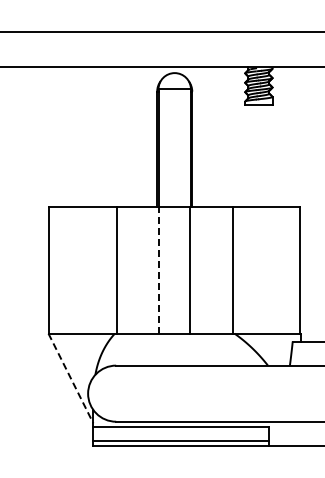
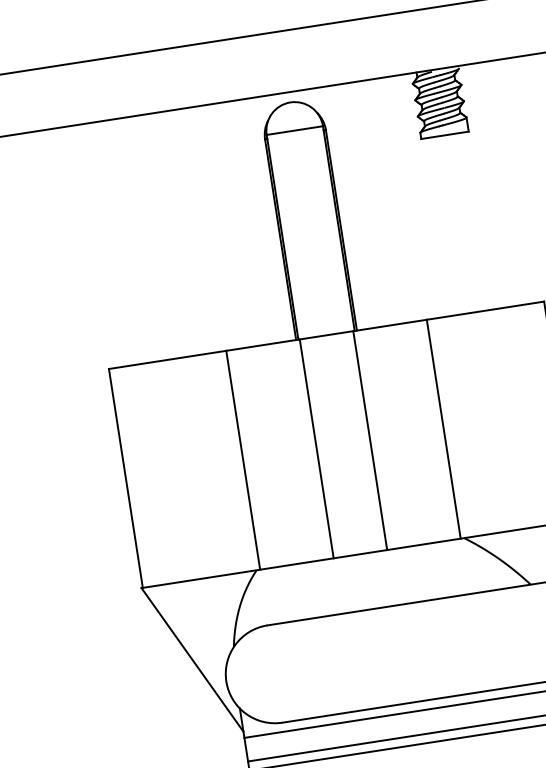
line: (159, 270) -> (317, 448), dashed -> solid
line: (71, 378) -> (193, 659), dashed -> solid

